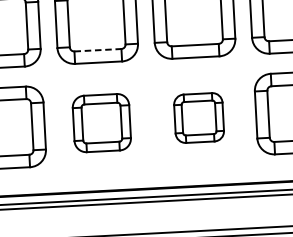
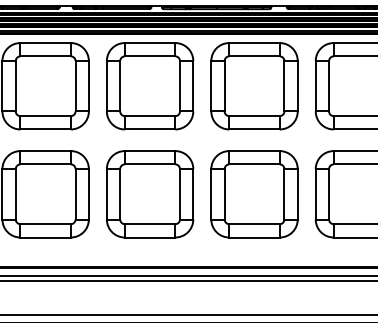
line: (98, 50) -> (150, 116), dashed -> solid
part: (199, 118) -> (254, 194), size x1.67
part: (102, 123) -> (150, 194), size x1.43

